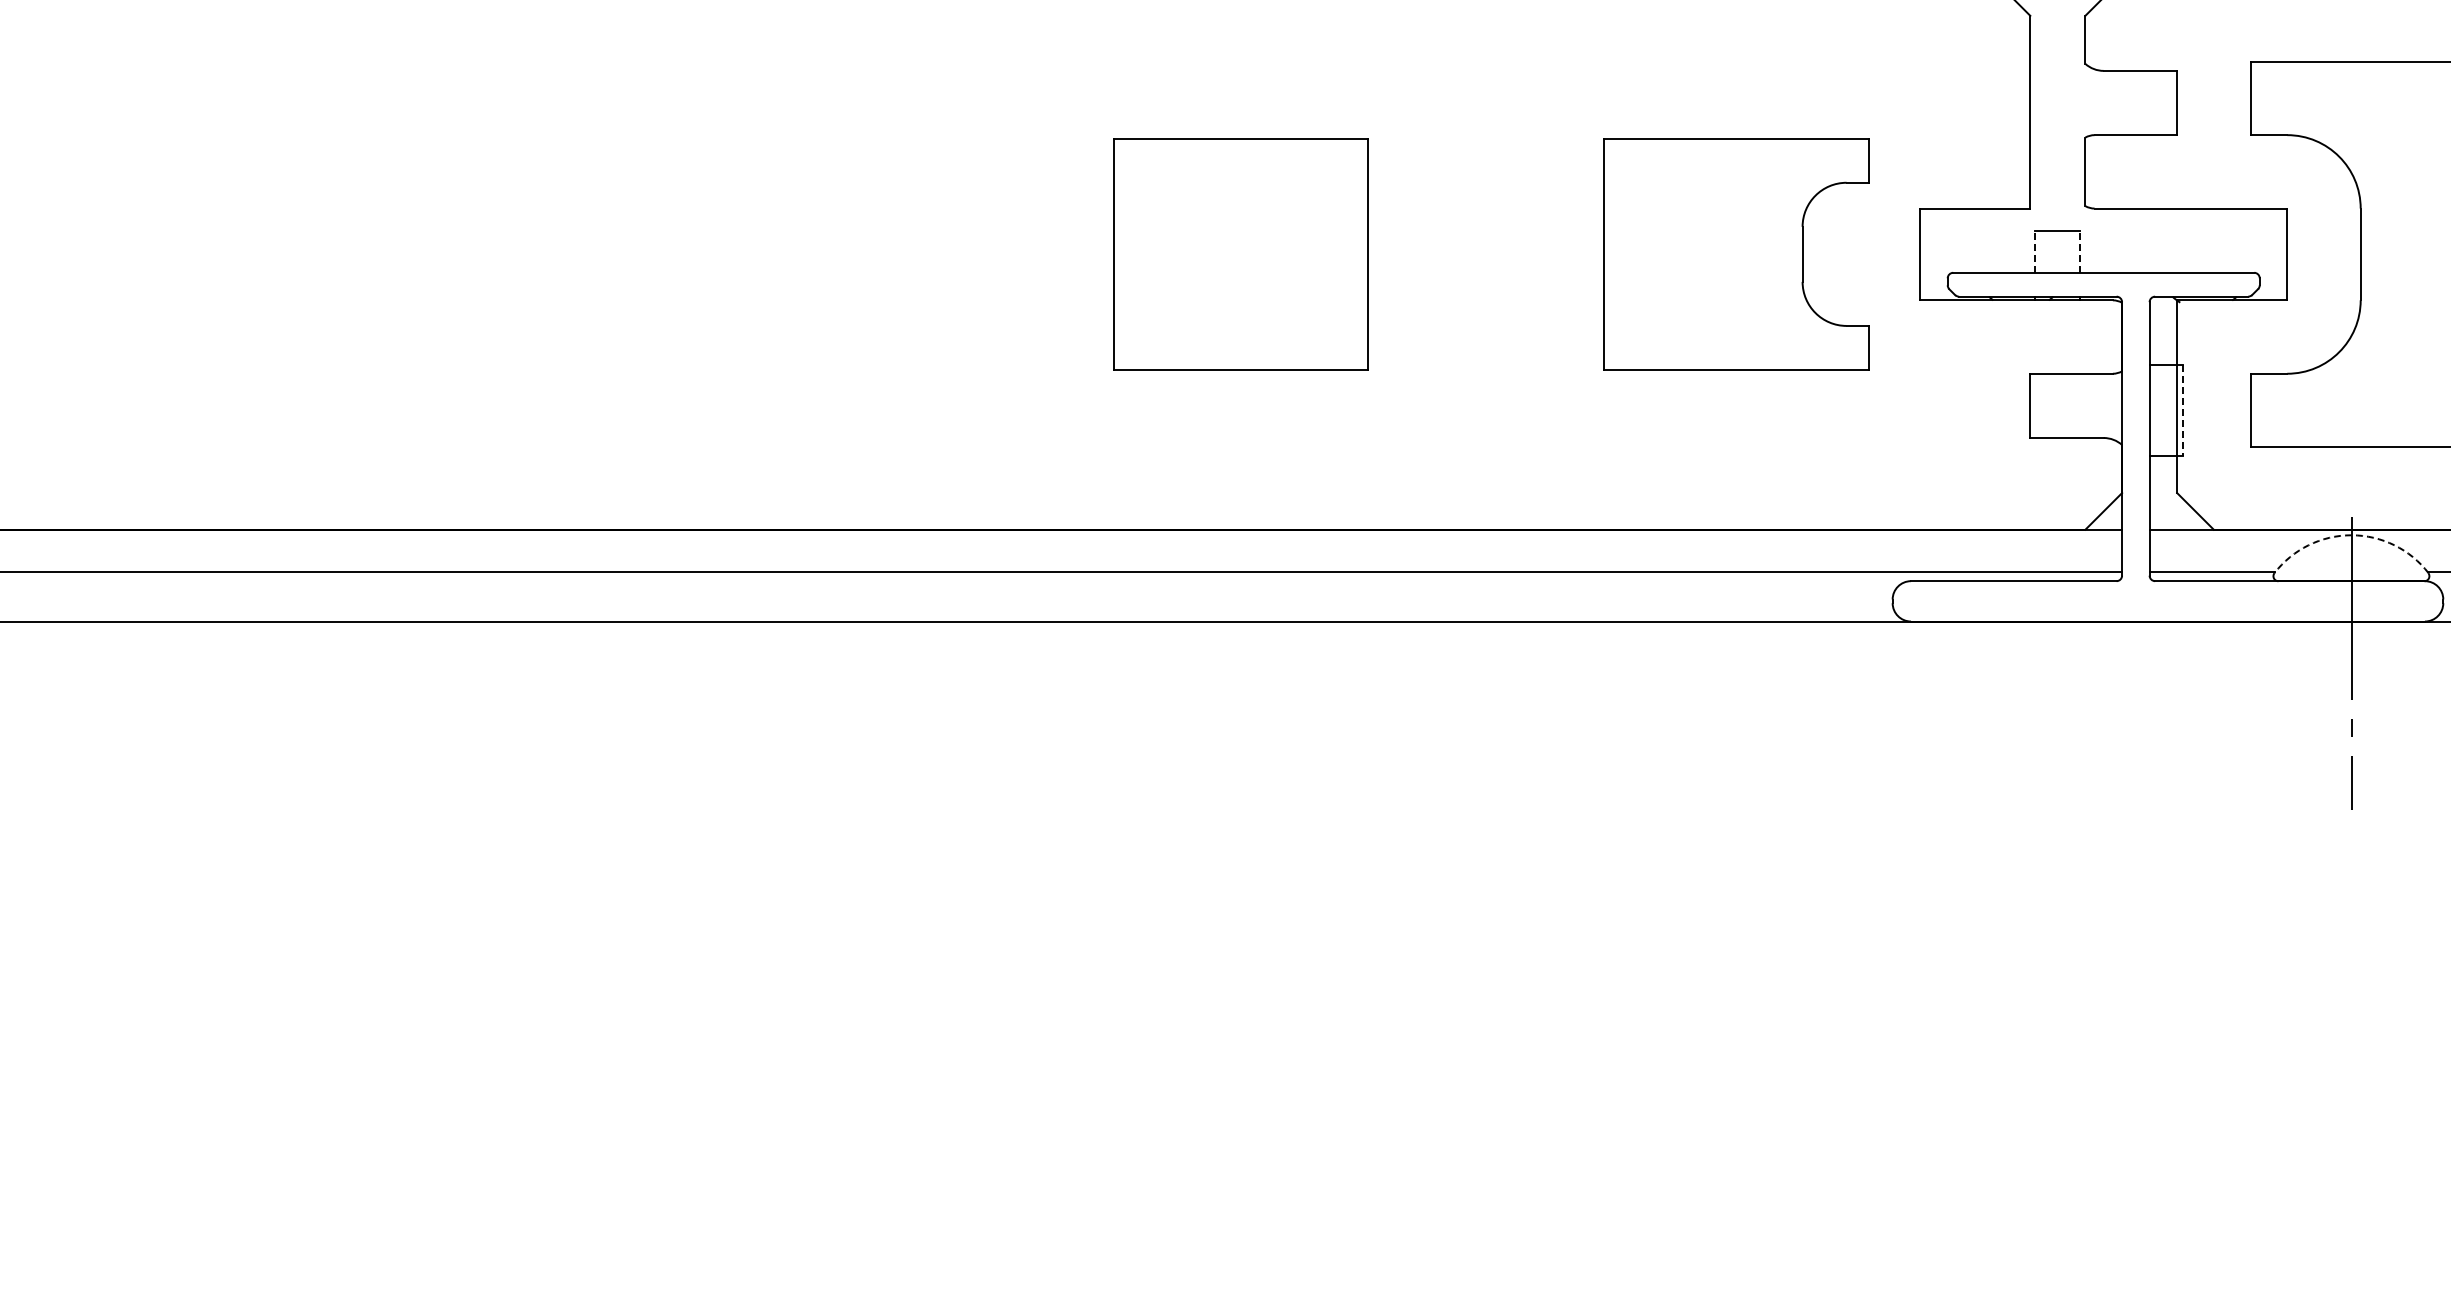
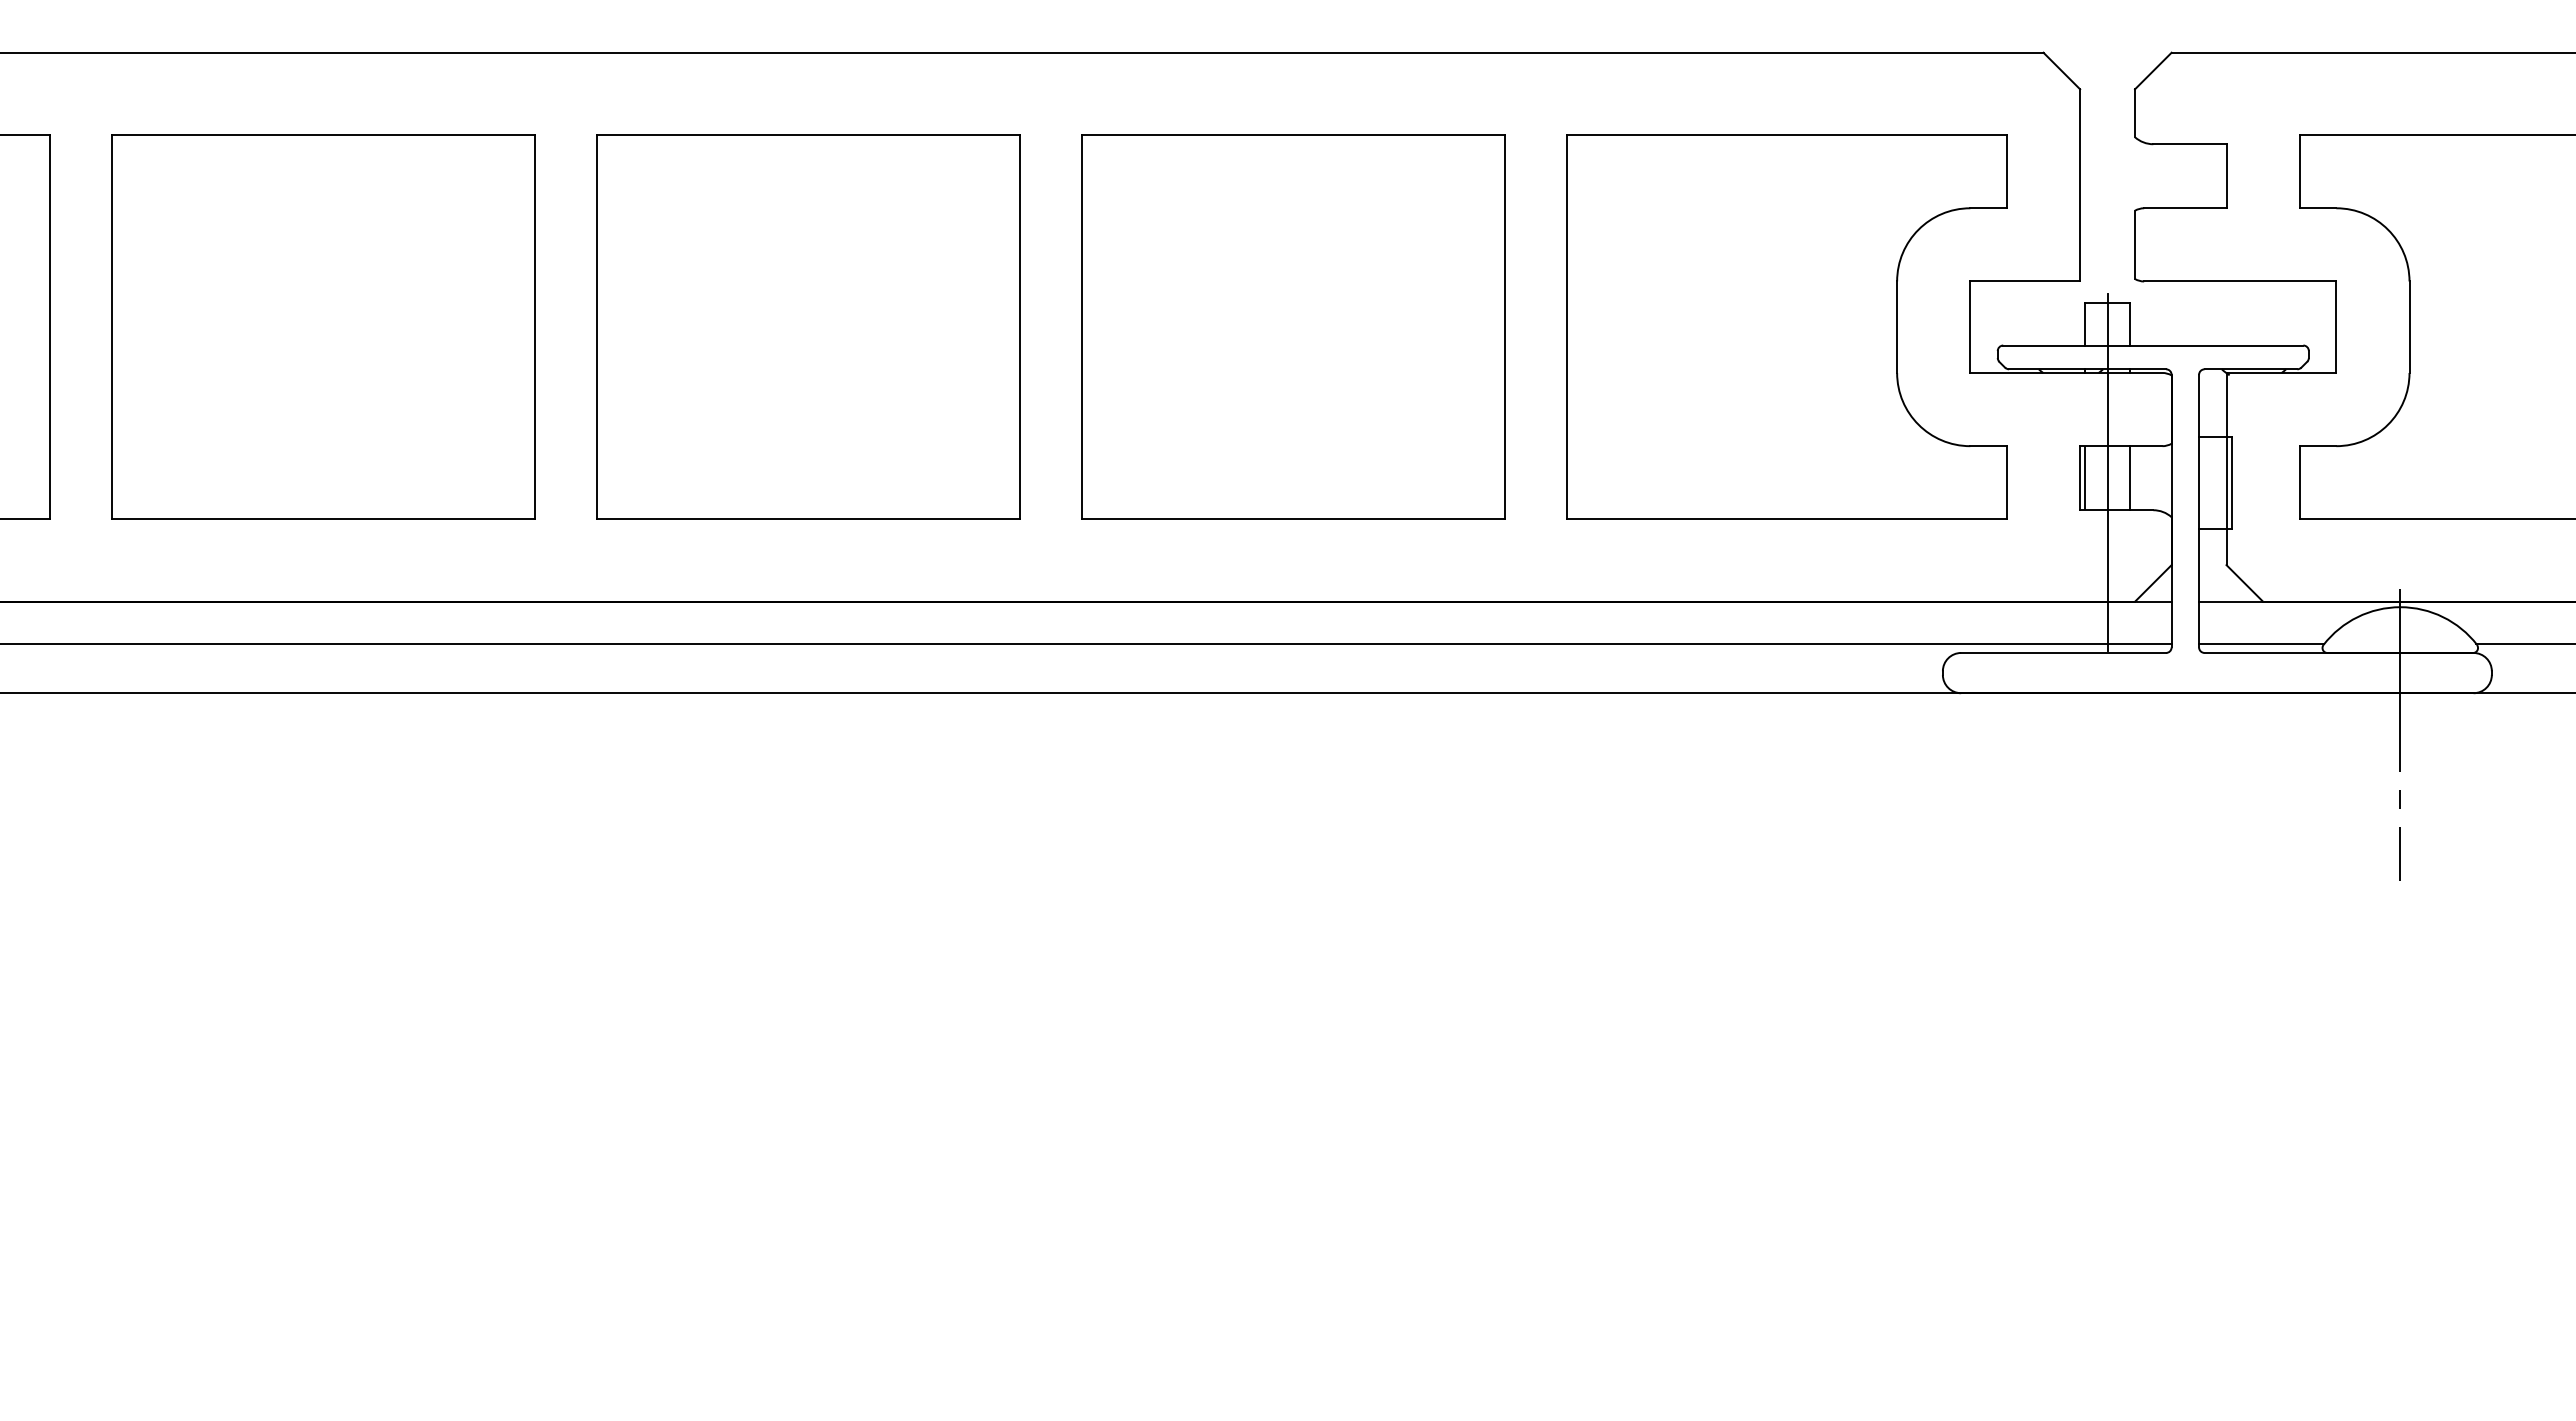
line: (2035, 251) -> (2085, 324), dashed -> solid
line: (2079, 251) -> (2129, 324), dashed -> solid
part: (268, 253) -> (323, 326), added
part: (754, 253) -> (808, 326), added
part: (1241, 253) -> (1293, 326), size x1.67
part: (1735, 253) -> (1786, 326), size x1.67
line: (2057, 400) -> (2107, 472), added
line: (2035, 406) -> (2085, 478), added
line: (2079, 406) -> (2129, 478), added
line: (2183, 410) -> (2232, 482), dashed -> solid
arc: (2351, 535) -> (2400, 607), dashed -> solid

